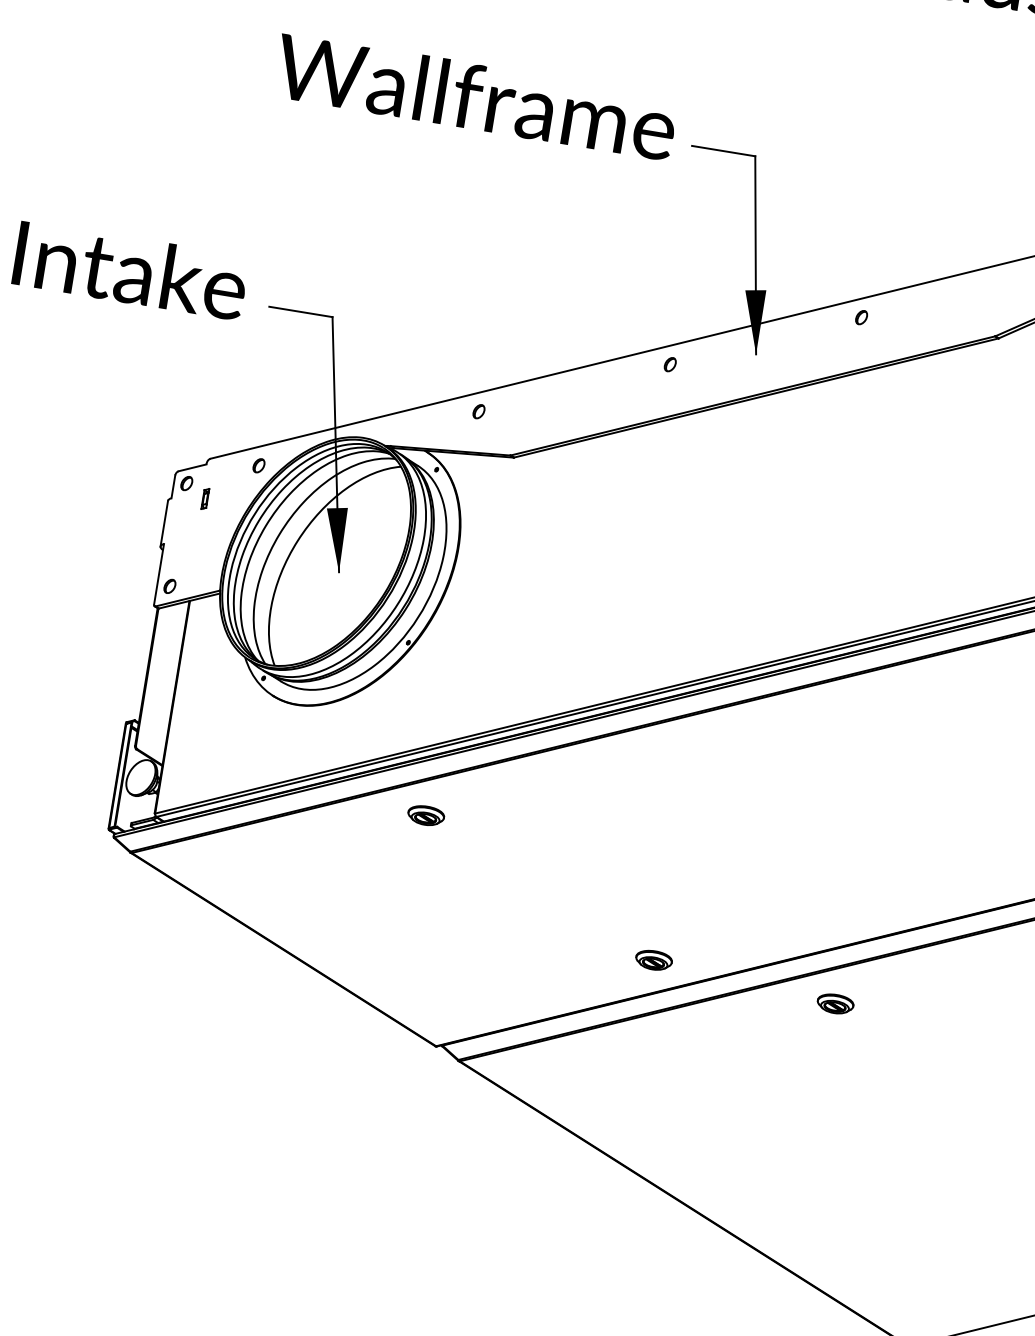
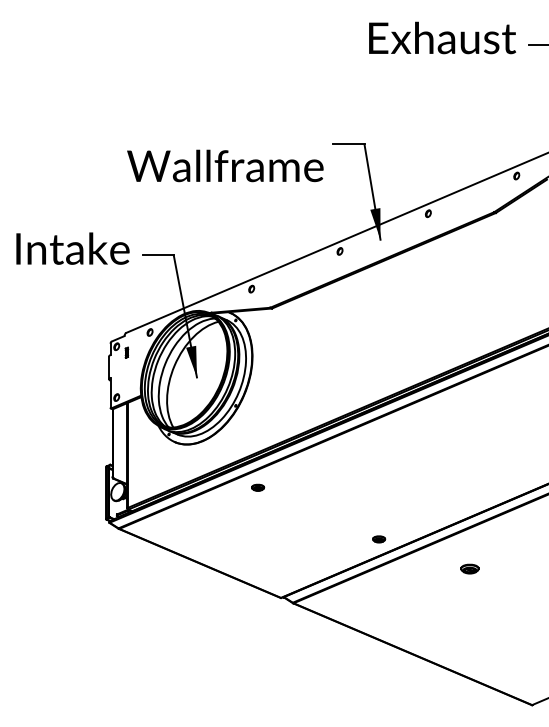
text: (476, 96) -> (225, 165), moved
part: (425, 814) -> (257, 487), size x0.7
part: (652, 960) -> (378, 539), size x0.7
part: (834, 1002) -> (469, 568), moved

